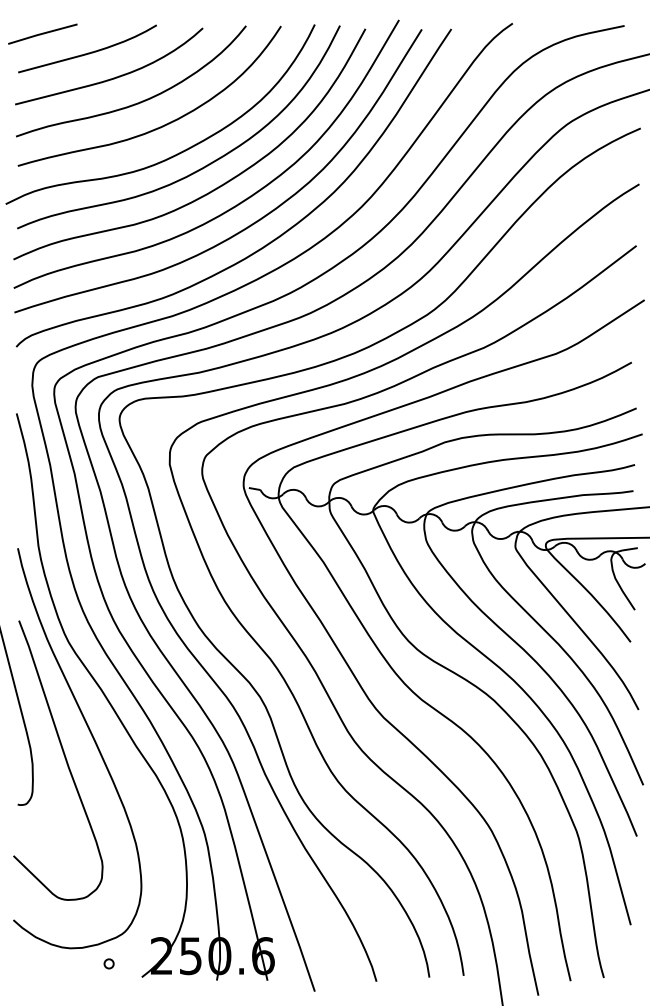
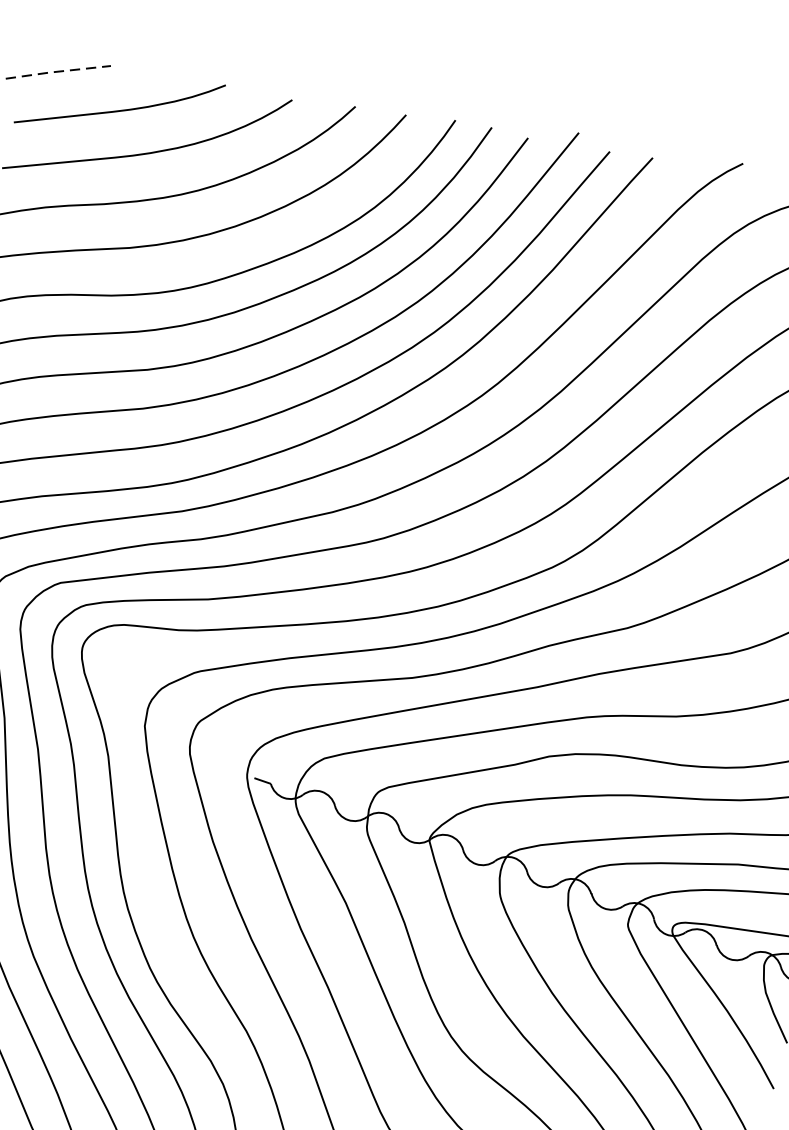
line: (42, 33) -> (58, 71), solid -> dashed

